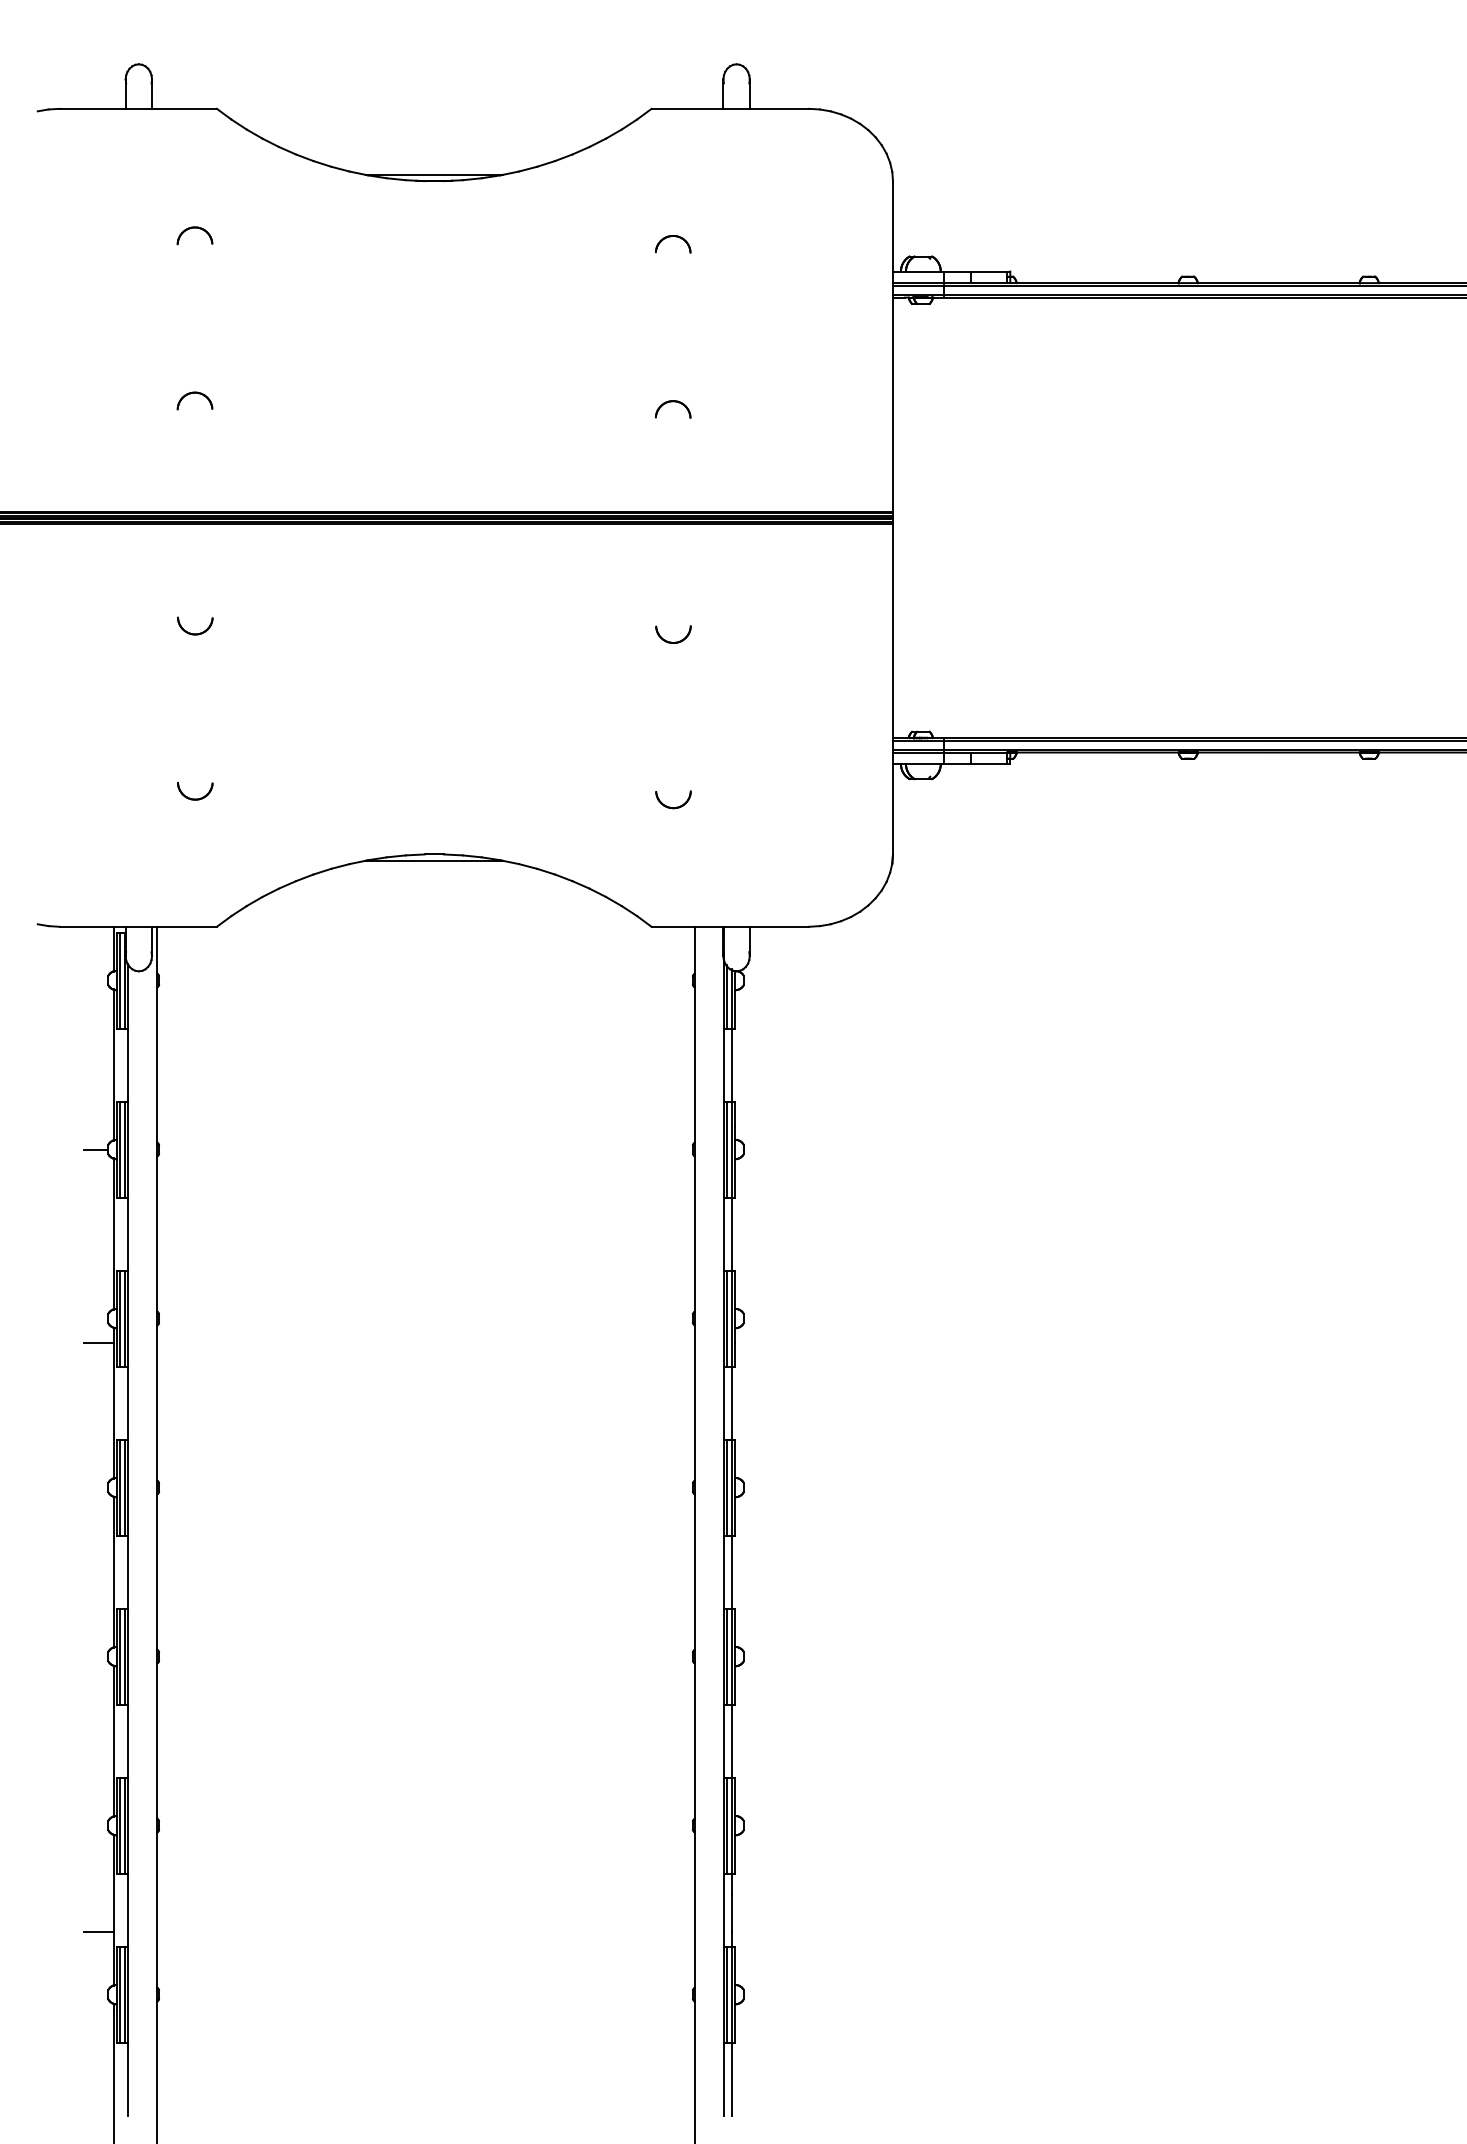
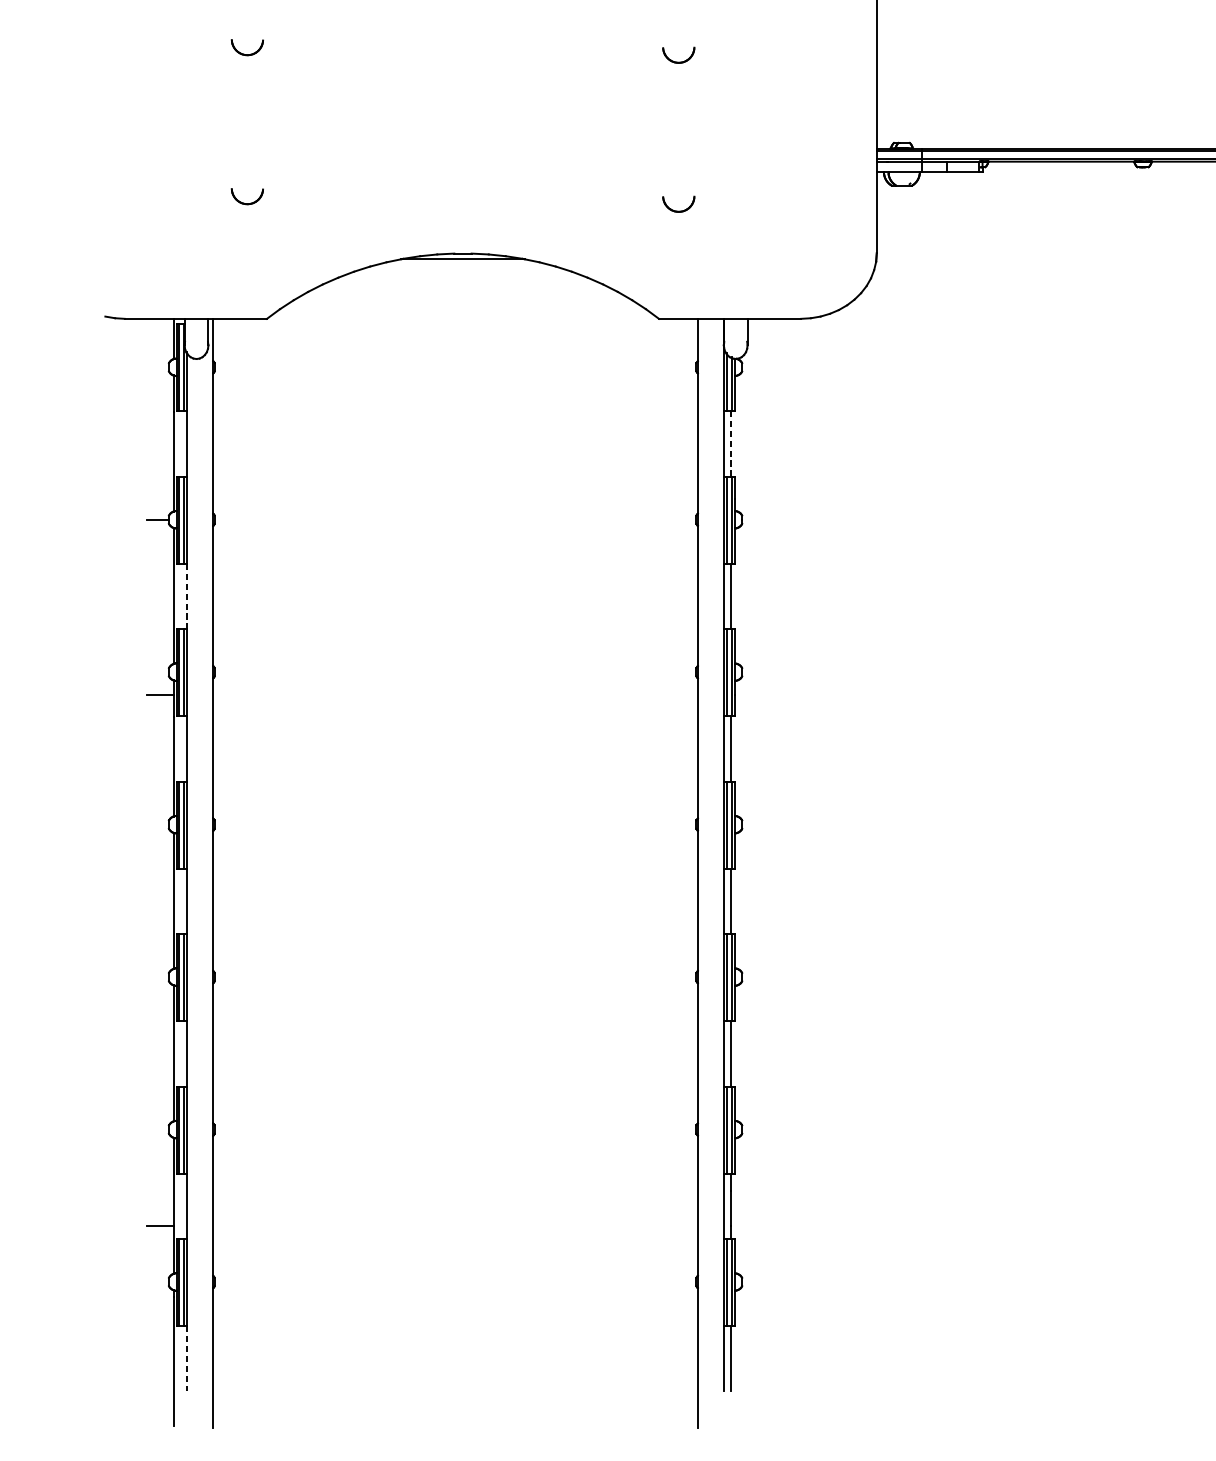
line: (731, 1065) -> (731, 443), solid -> dashed
line: (128, 1235) -> (187, 597), solid -> dashed
line: (128, 2080) -> (187, 1359), solid -> dashed

